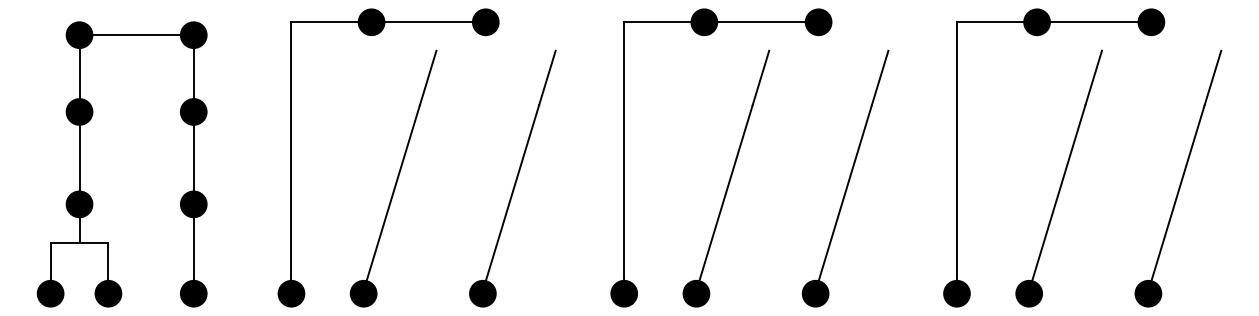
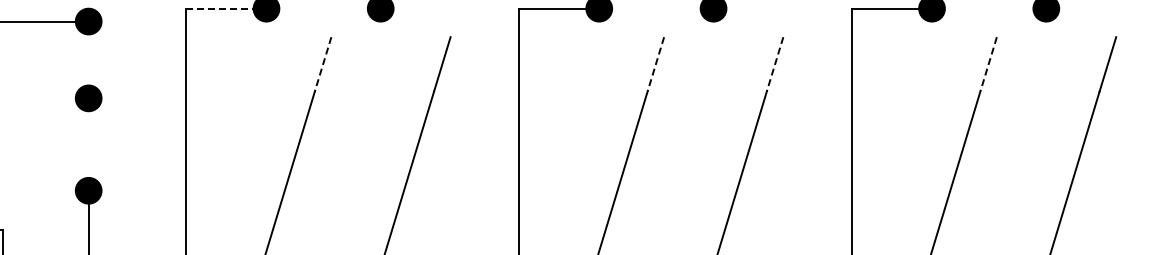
line: (325, 22) -> (220, 8), solid -> dashed
line: (428, 22) -> (323, 8), removed
line: (761, 22) -> (656, 8), removed
line: (1093, 22) -> (988, 8), removed
line: (193, 73) -> (88, 59), removed
line: (428, 78) -> (323, 64), solid -> dashed
line: (760, 78) -> (655, 64), solid -> dashed
line: (880, 78) -> (775, 64), solid -> dashed
line: (1093, 78) -> (988, 64), solid -> dashed
line: (193, 157) -> (88, 143), removed

